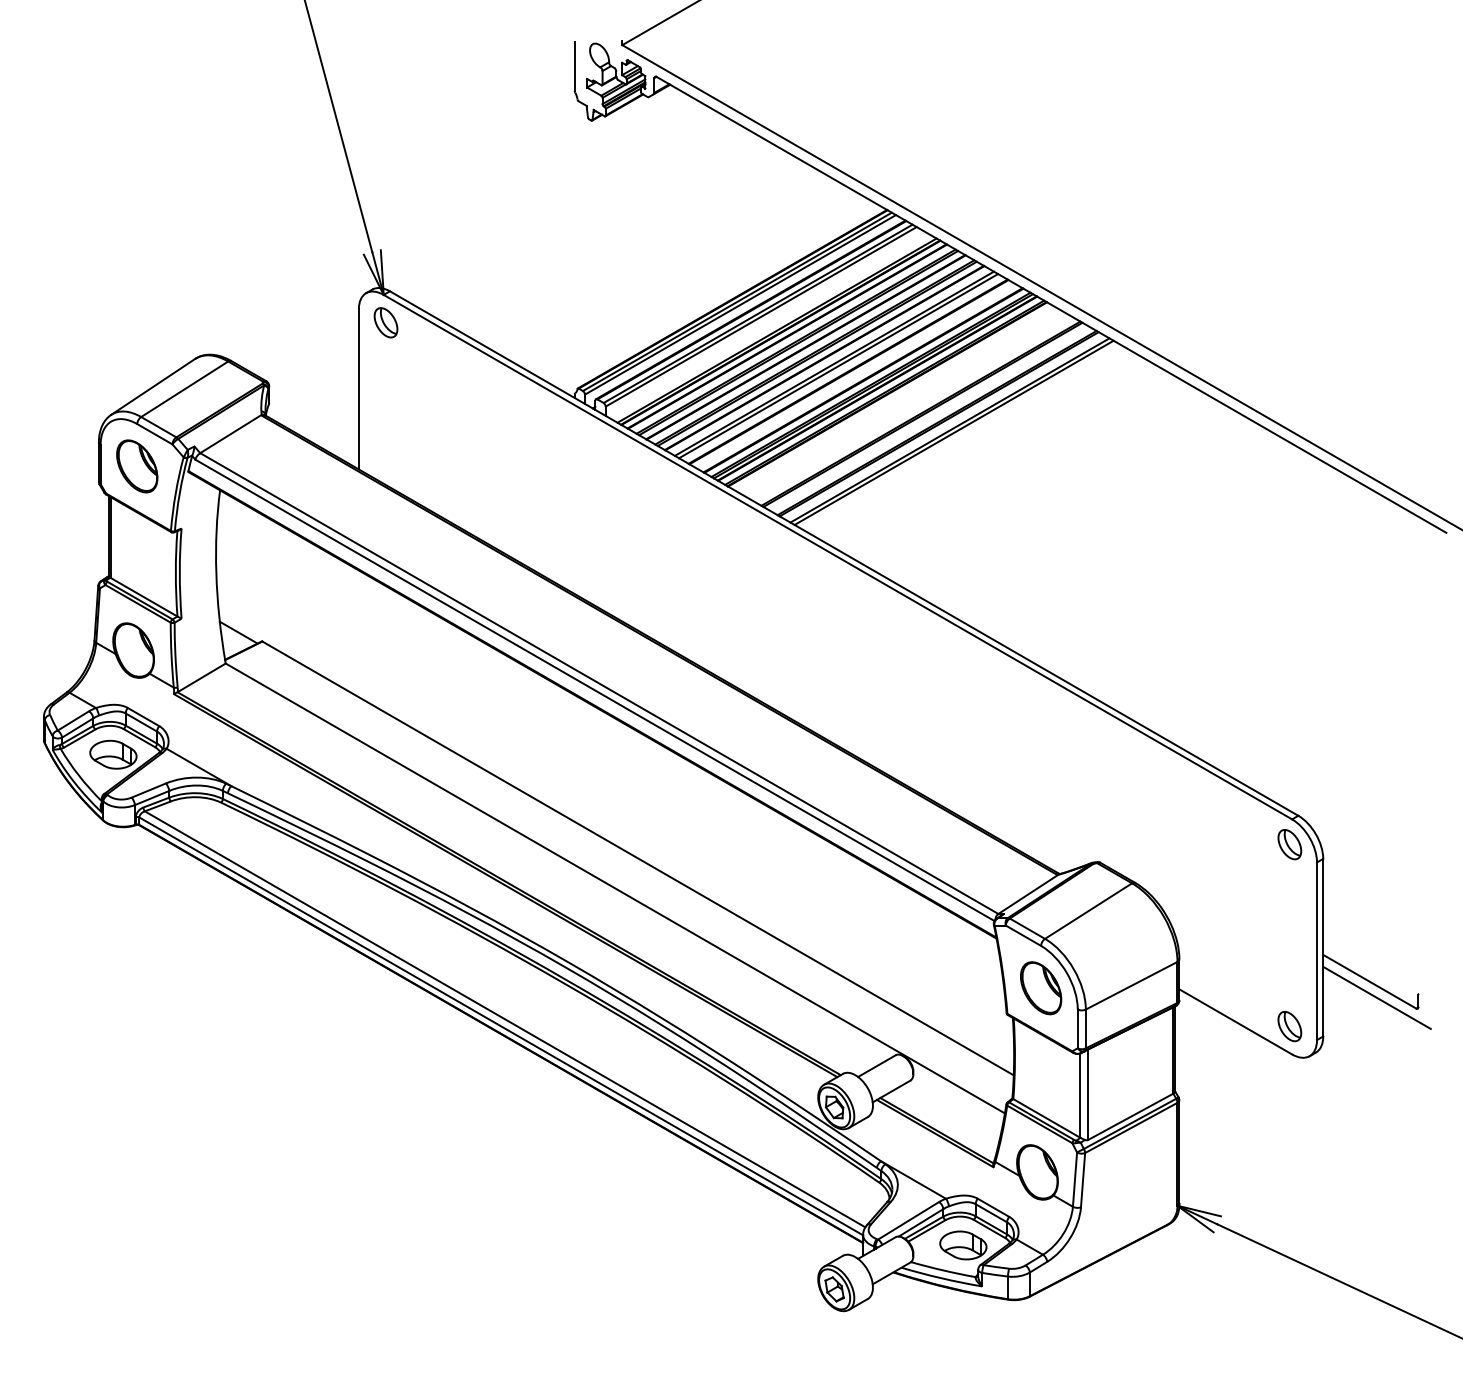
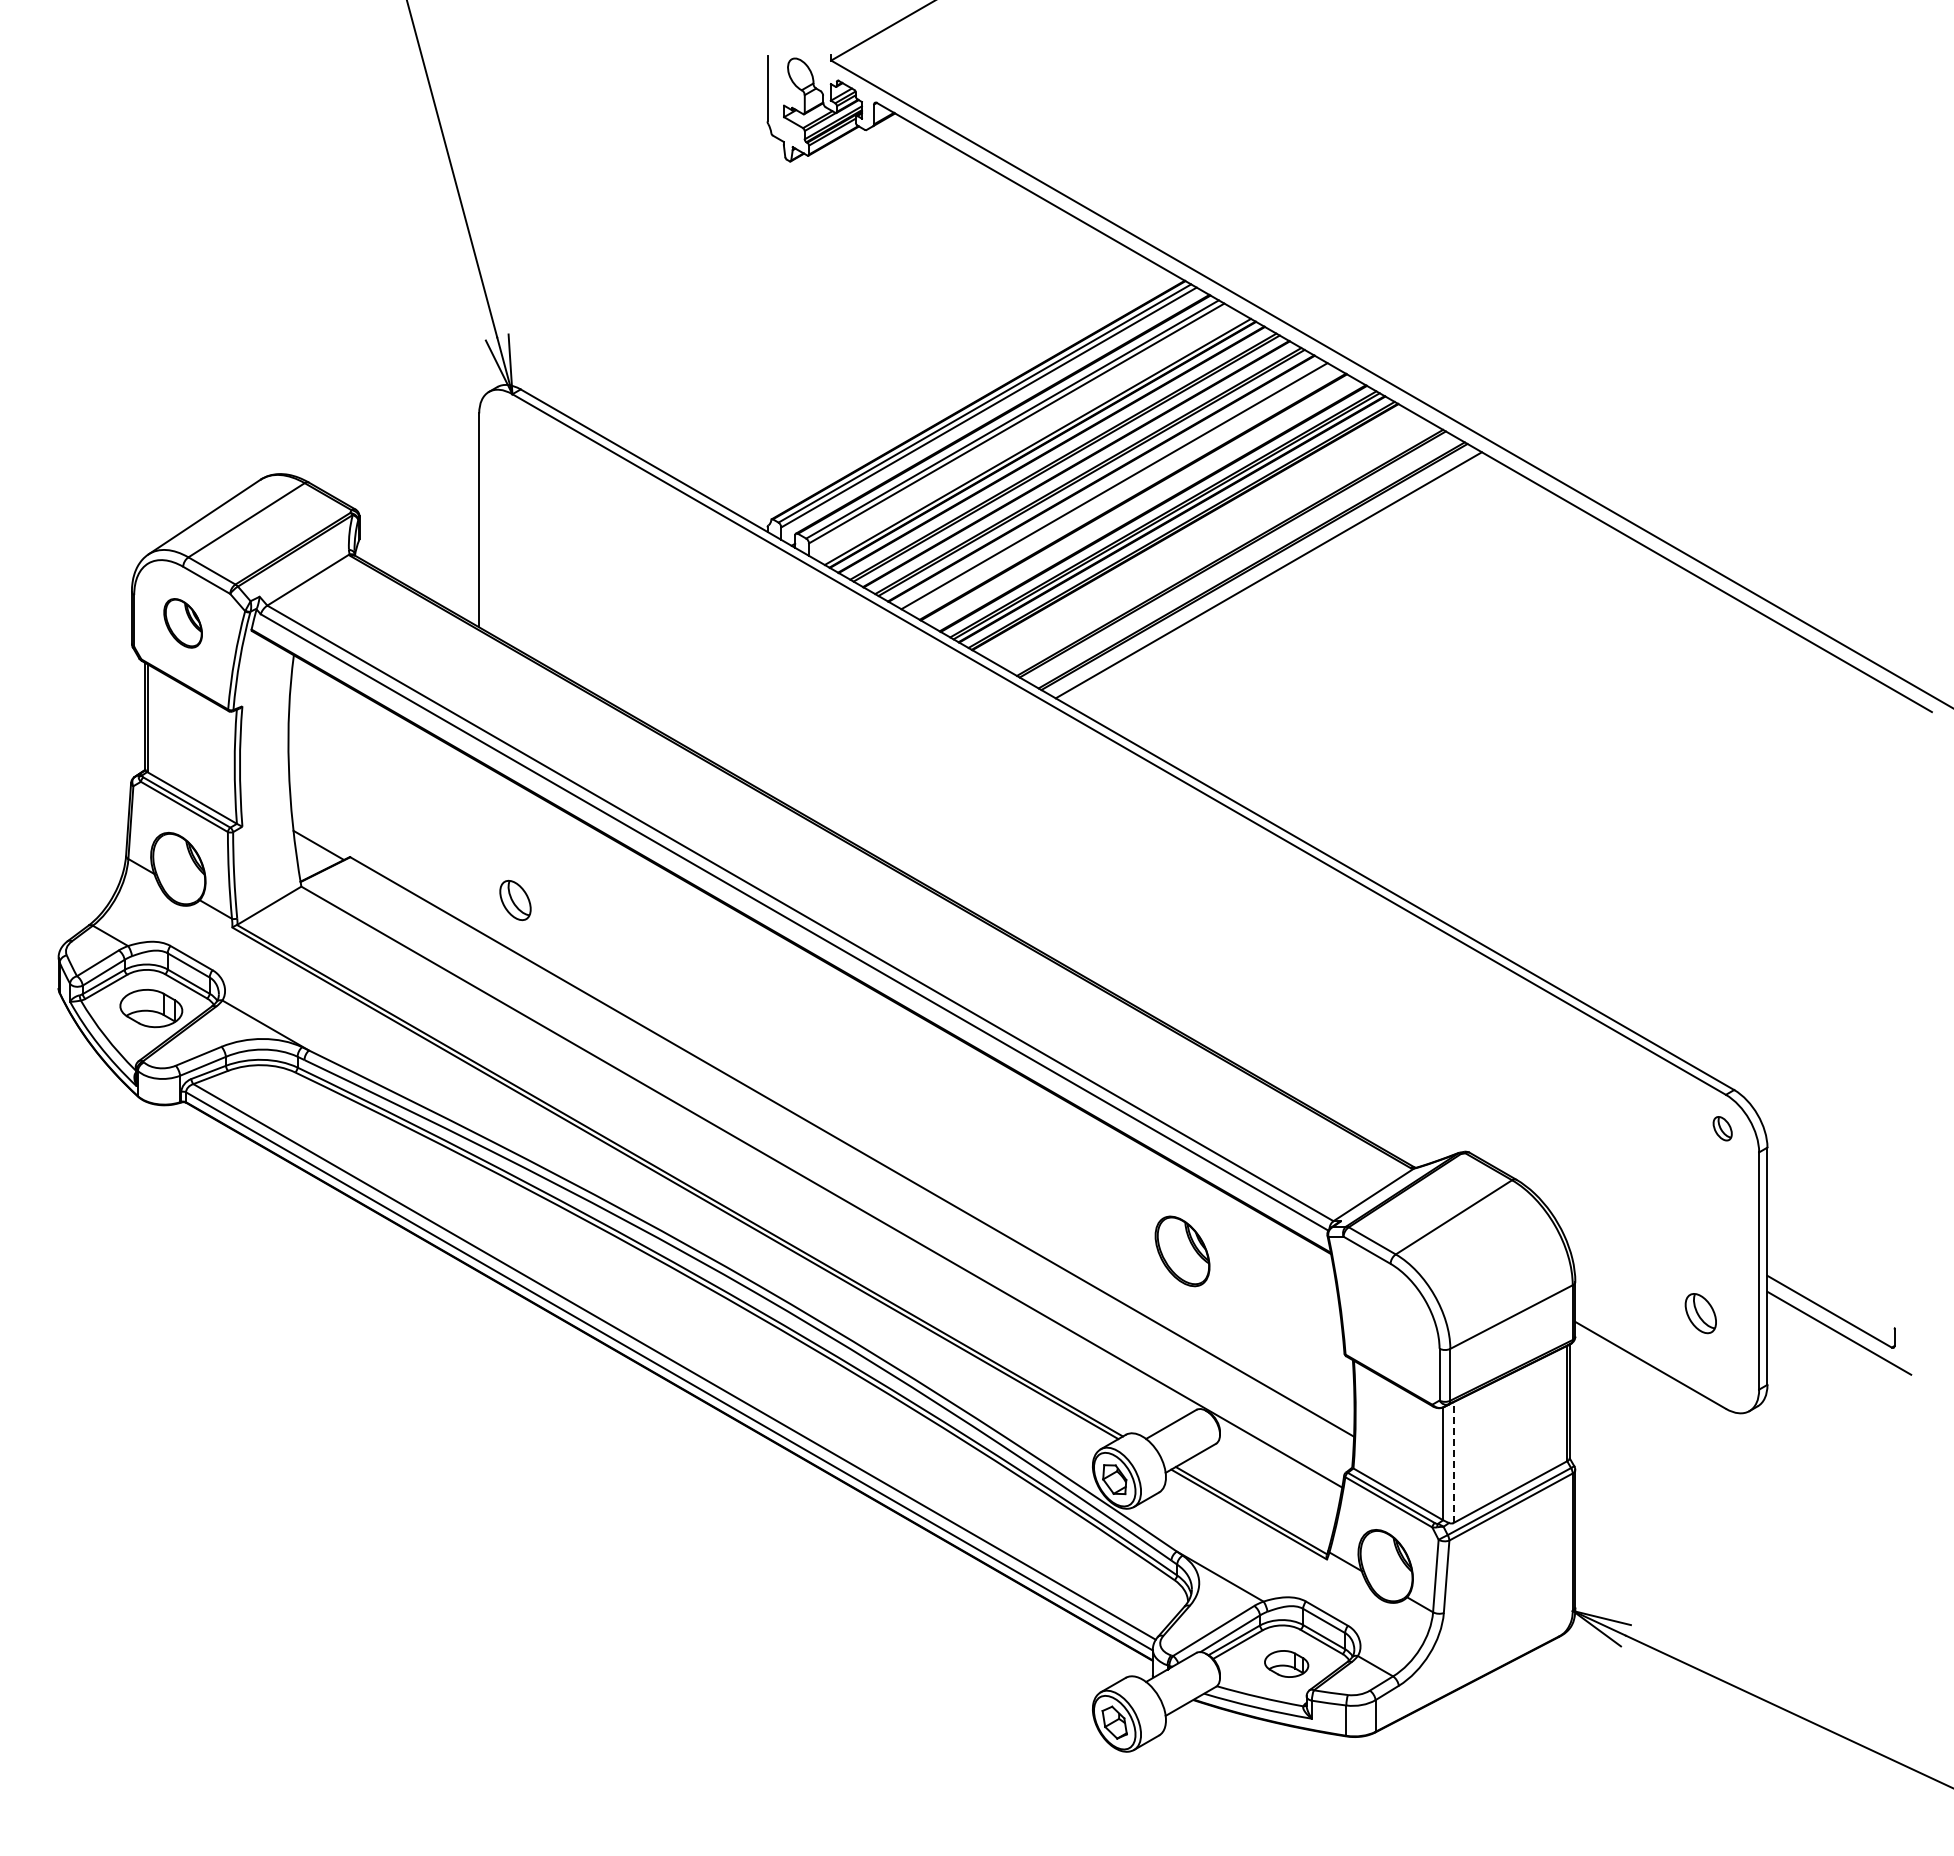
part: (386, 322) -> (515, 900), moved
line: (838, 366) -> (1119, 489), removed
line: (954, 432) -> (1274, 578), removed
part: (136, 466) -> (182, 623), size x0.7
part: (1289, 844) -> (1722, 1128), size x0.6
part: (1041, 988) -> (1182, 1251), moved
part: (1289, 1026) -> (1700, 1313), moved
line: (1088, 1094) -> (1453, 1462), solid -> dashed
part: (963, 1245) -> (1286, 1663), size x0.7

